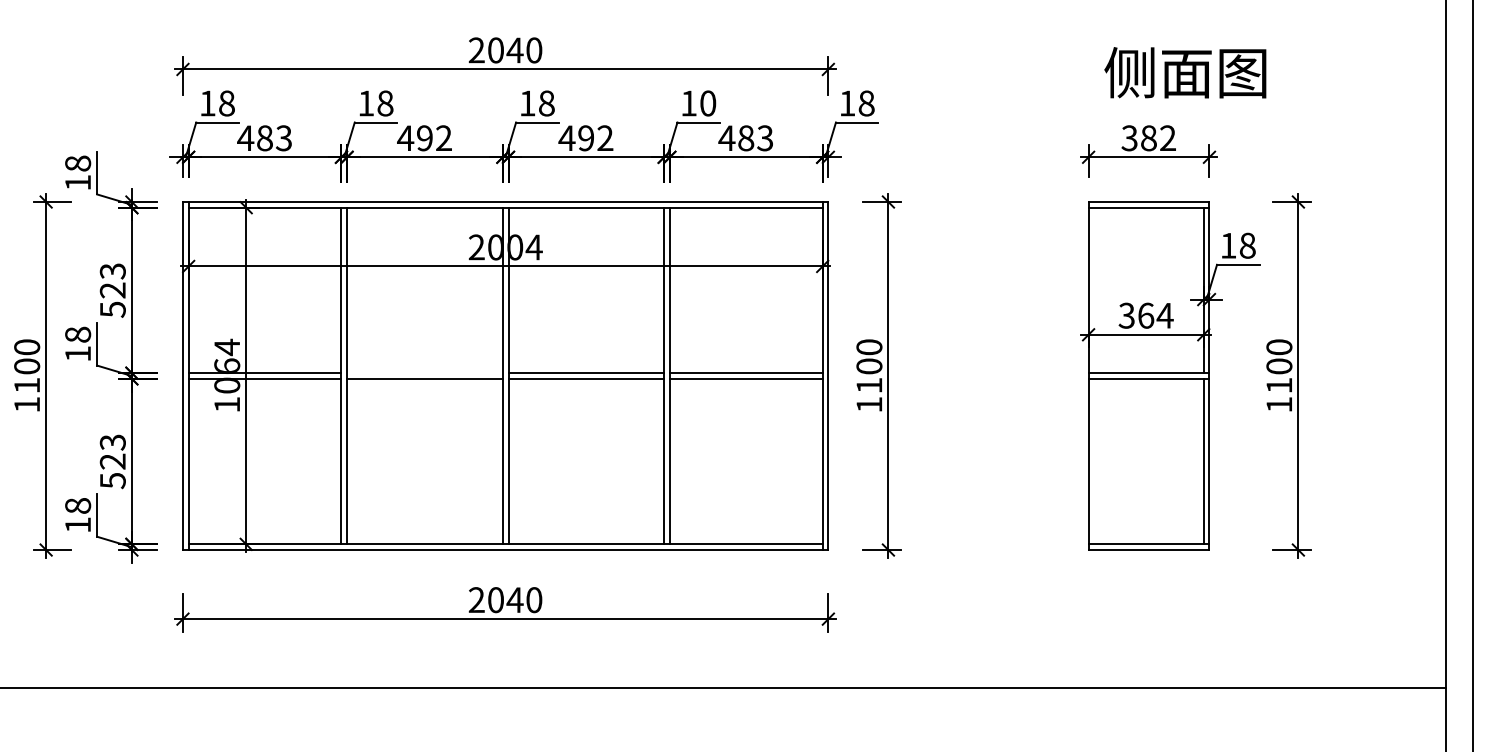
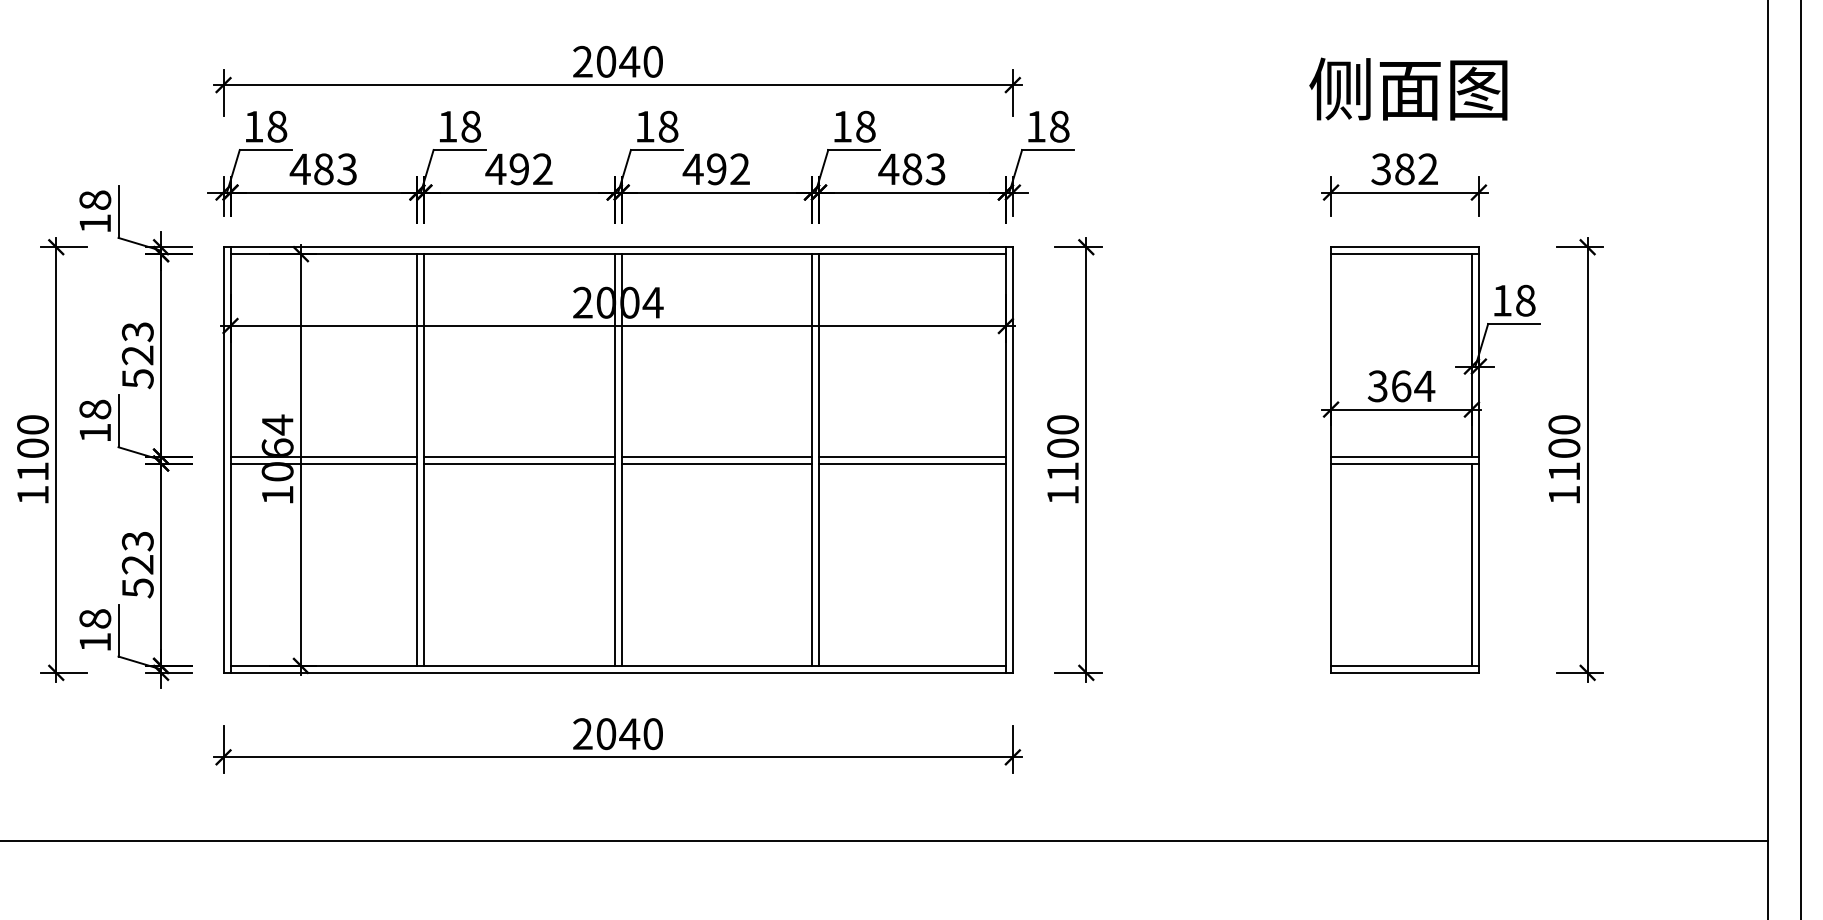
text: (1185, 72) -> (1408, 88), moved
text: (707, 103) -> (865, 126), 10 -> 18
line: (424, 373) -> (519, 456), added

